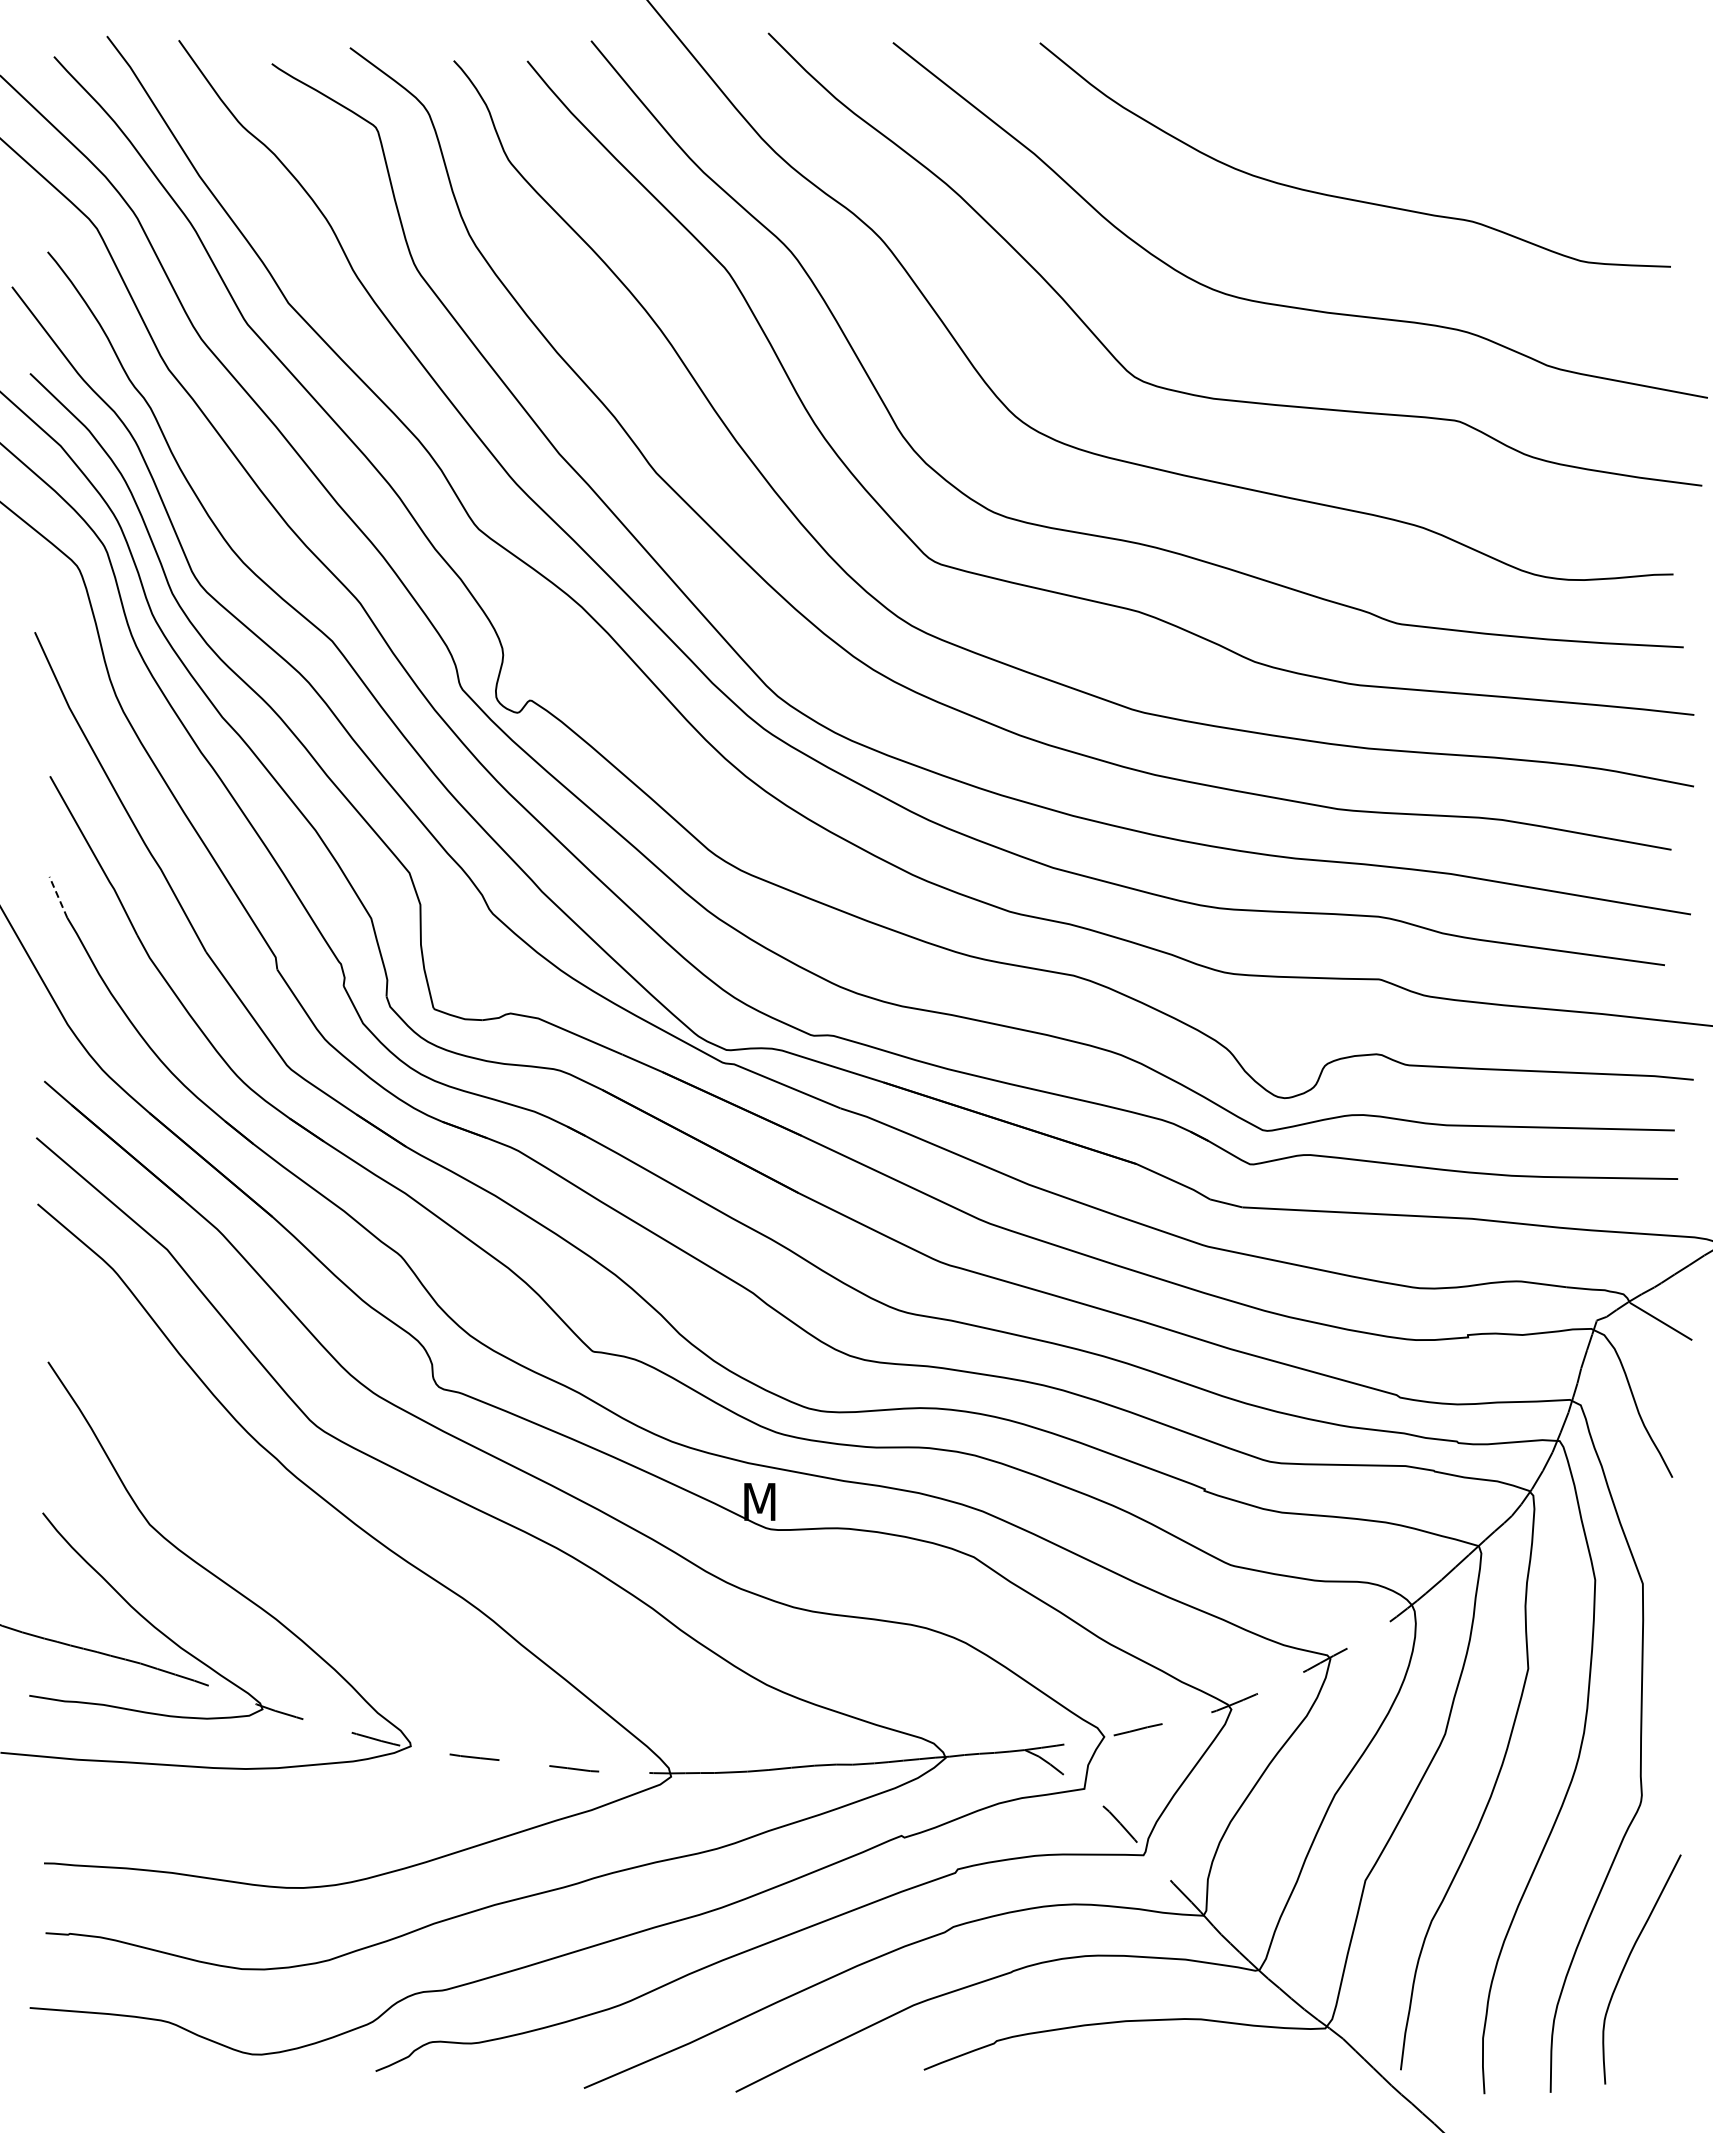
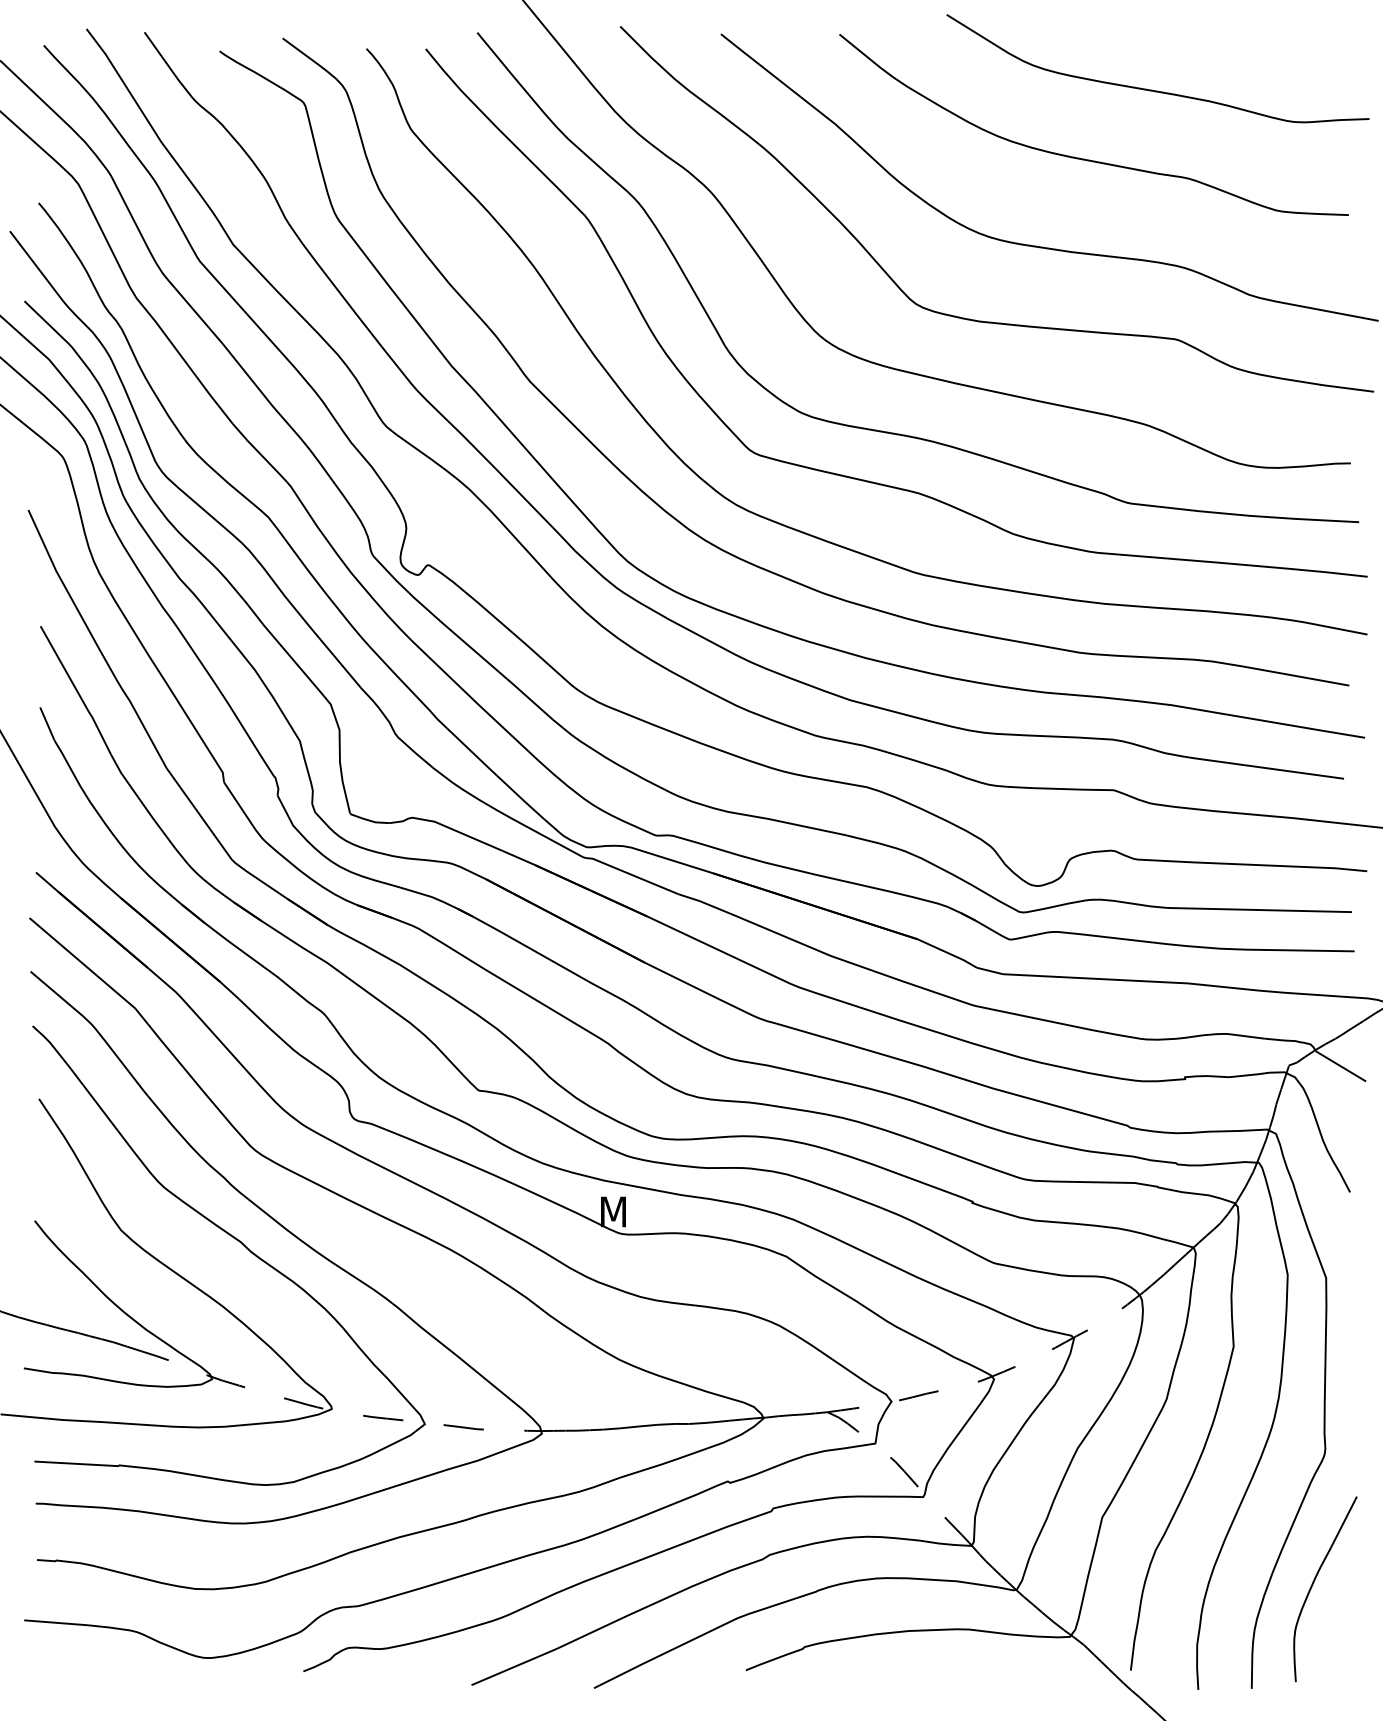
curve: (1427, 111) -> (1152, 89), added
line: (58, 896) -> (47, 723), dashed -> solid
curve: (298, 1541) -> (241, 1243), added

